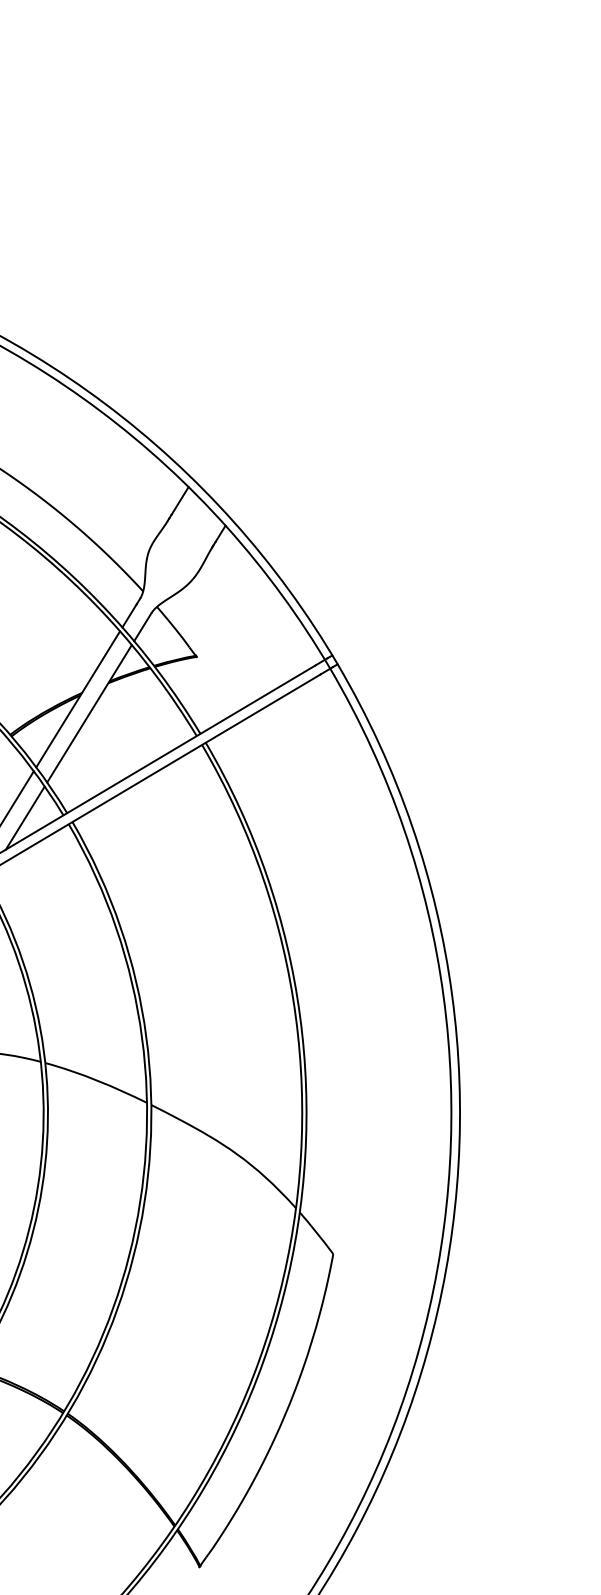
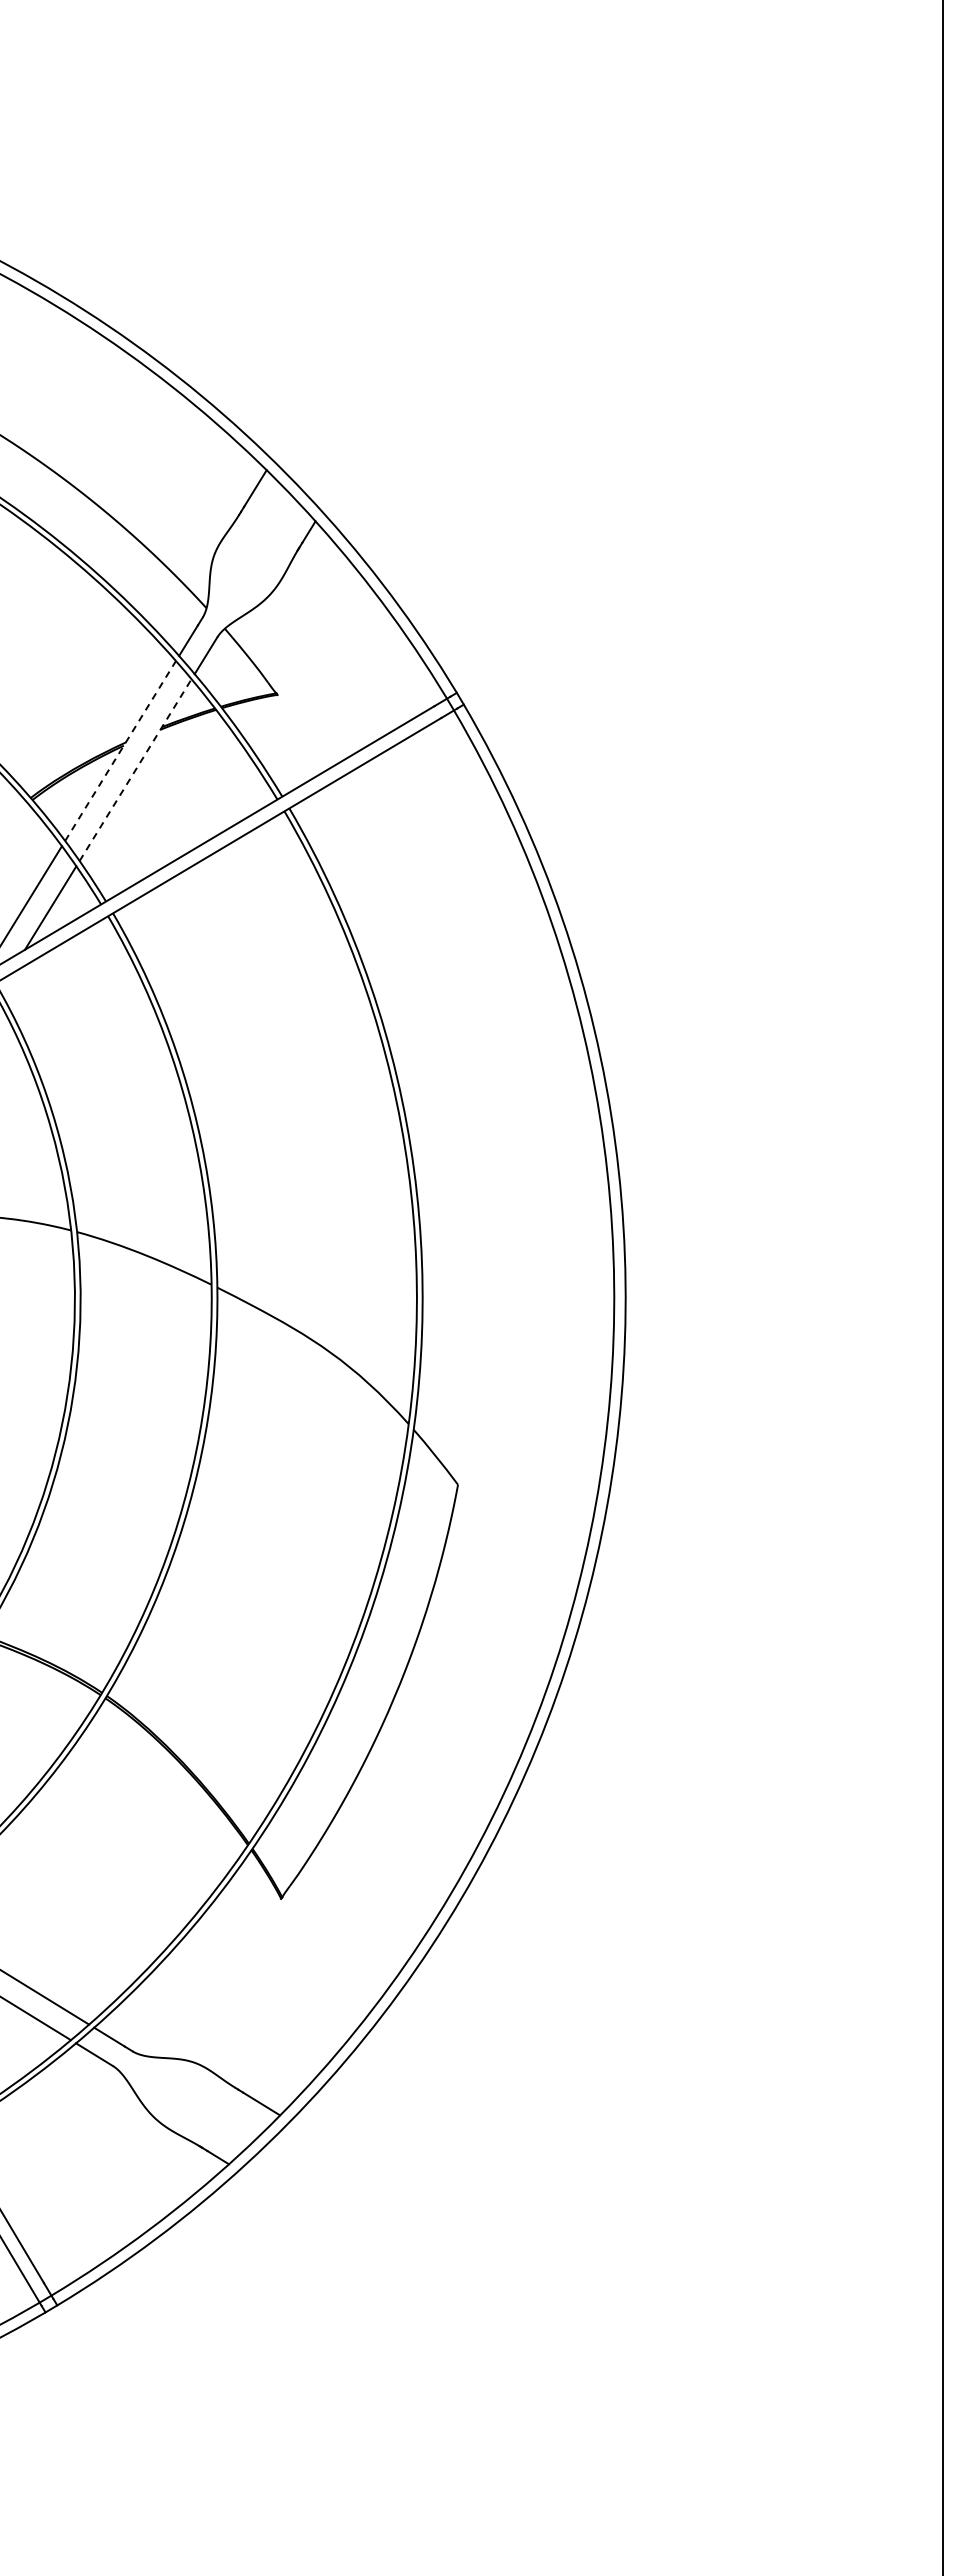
line: (78, 699) -> (120, 751), solid -> dashed
line: (89, 714) -> (135, 770), solid -> dashed

